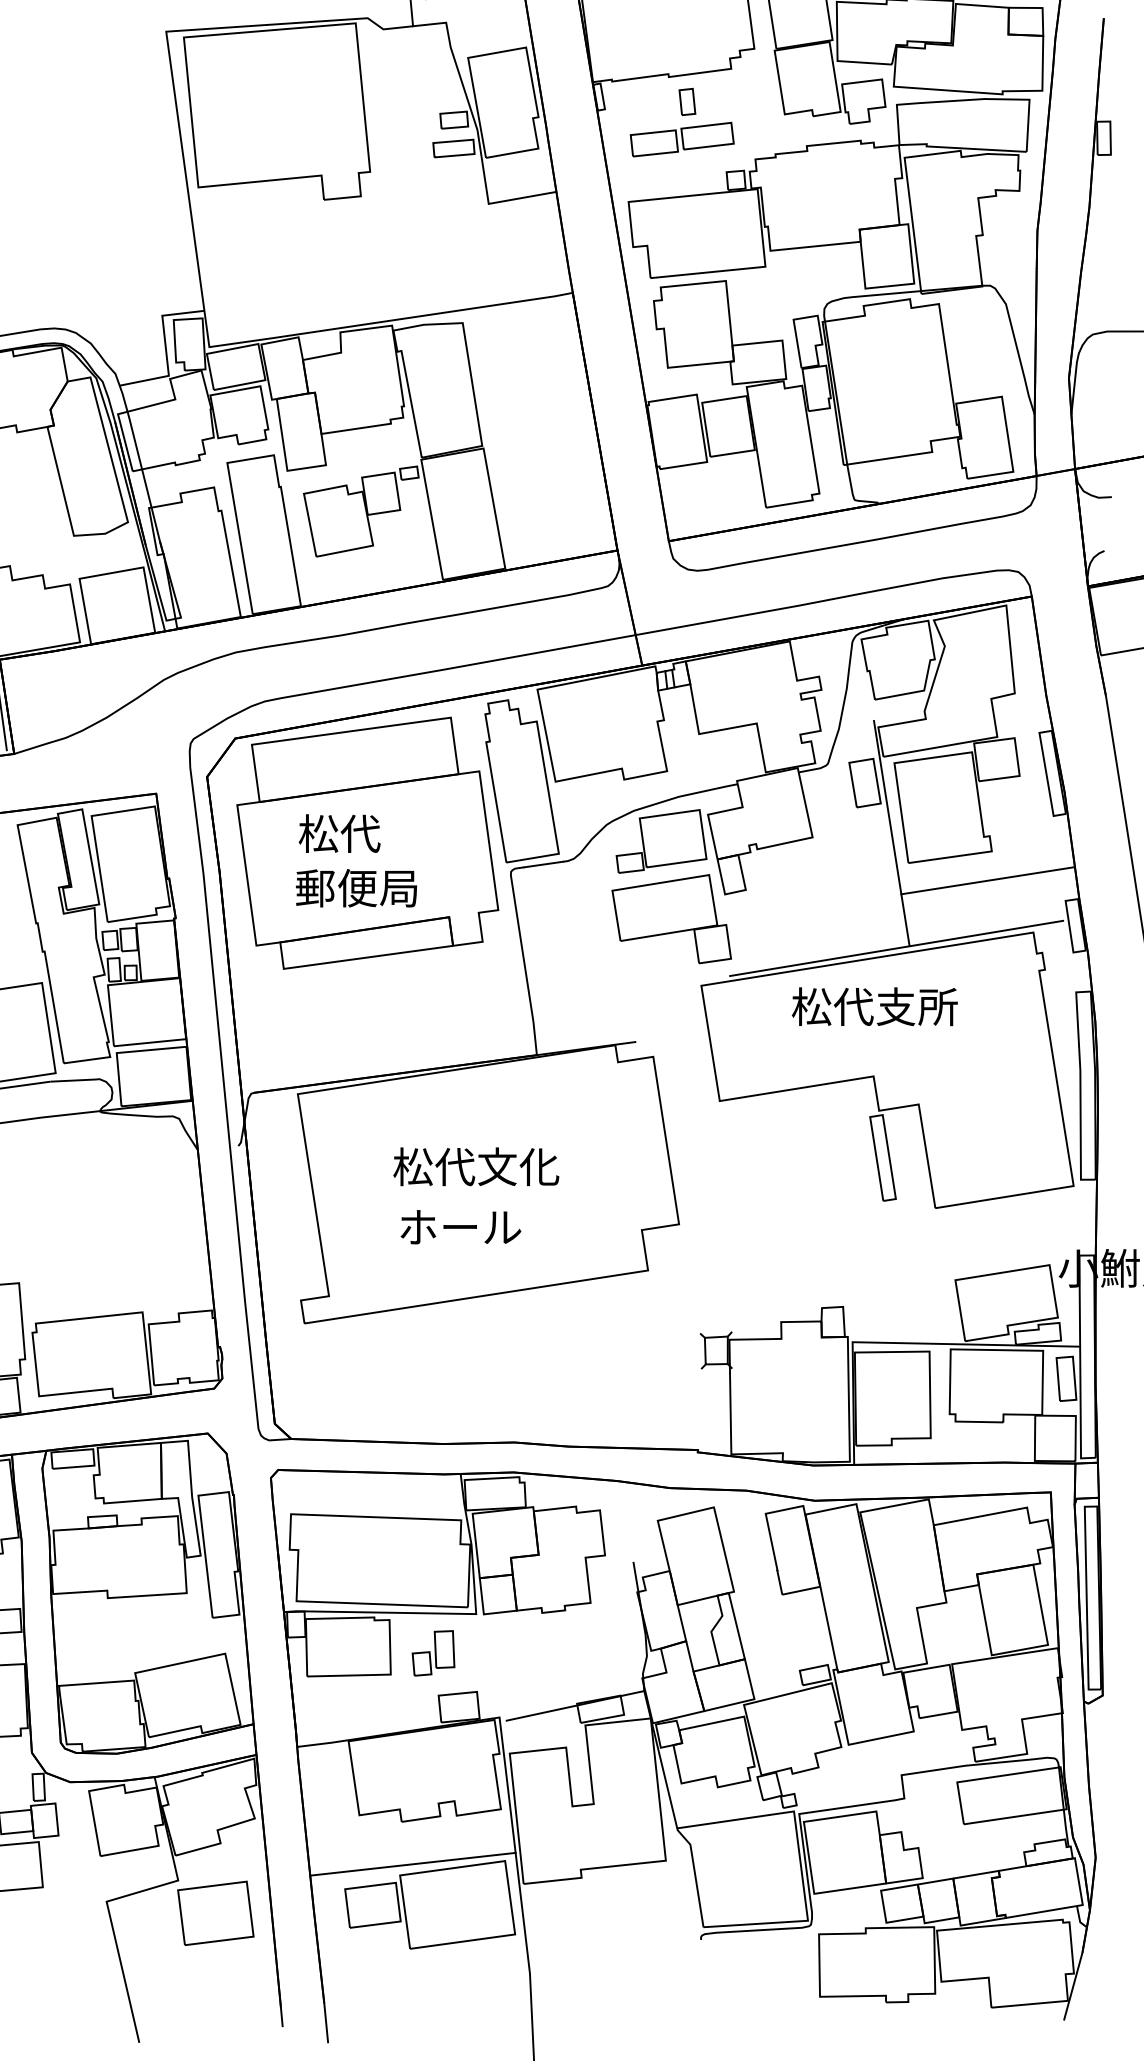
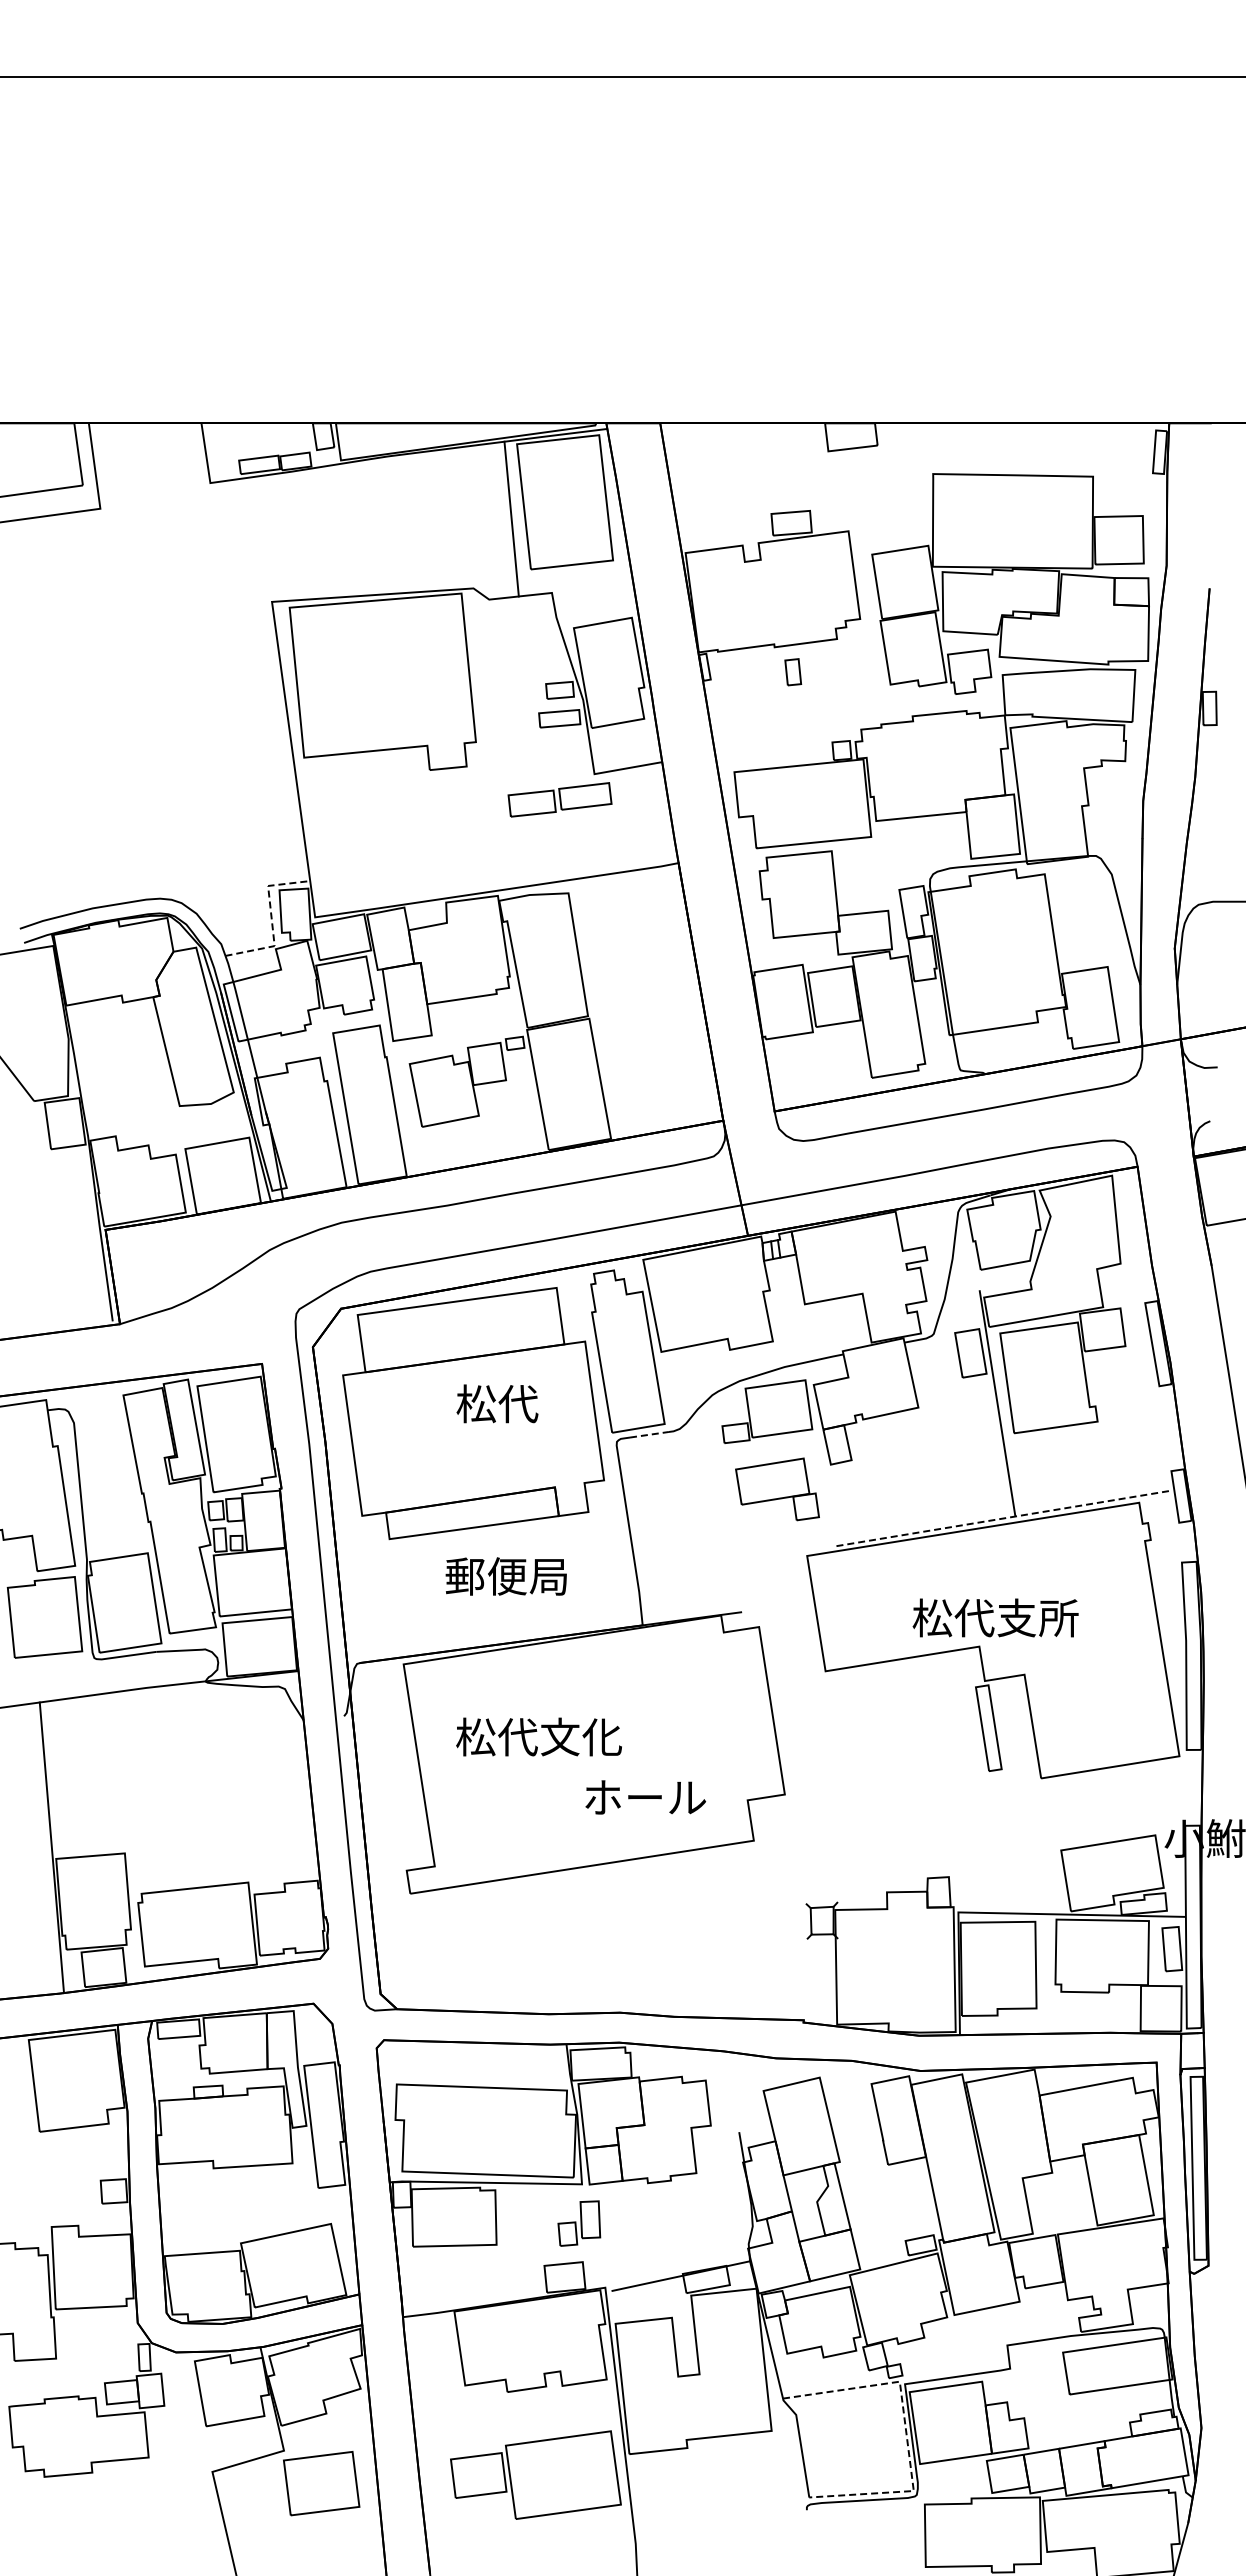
part: (681, 139) -> (559, 799), moved
line: (165, 349) -> (271, 919), solid -> dashed
text: (339, 833) -> (497, 1403), moved
line: (543, 864) -> (649, 1434), solid -> dashed
line: (987, 880) -> (1093, 1450), removed
text: (355, 888) -> (505, 1576), moved
part: (671, 919) -> (777, 1489), size x0.7
line: (896, 948) -> (1002, 1518), solid -> dashed
text: (874, 1006) -> (995, 1617), moved
text: (475, 1166) -> (538, 1736), moved
text: (460, 1227) -> (645, 1797), moved
part: (433, 1653) -> (579, 2223), moved
line: (799, 1859) -> (905, 2429), solid -> dashed
line: (412, 1864) -> (518, 2434), removed

